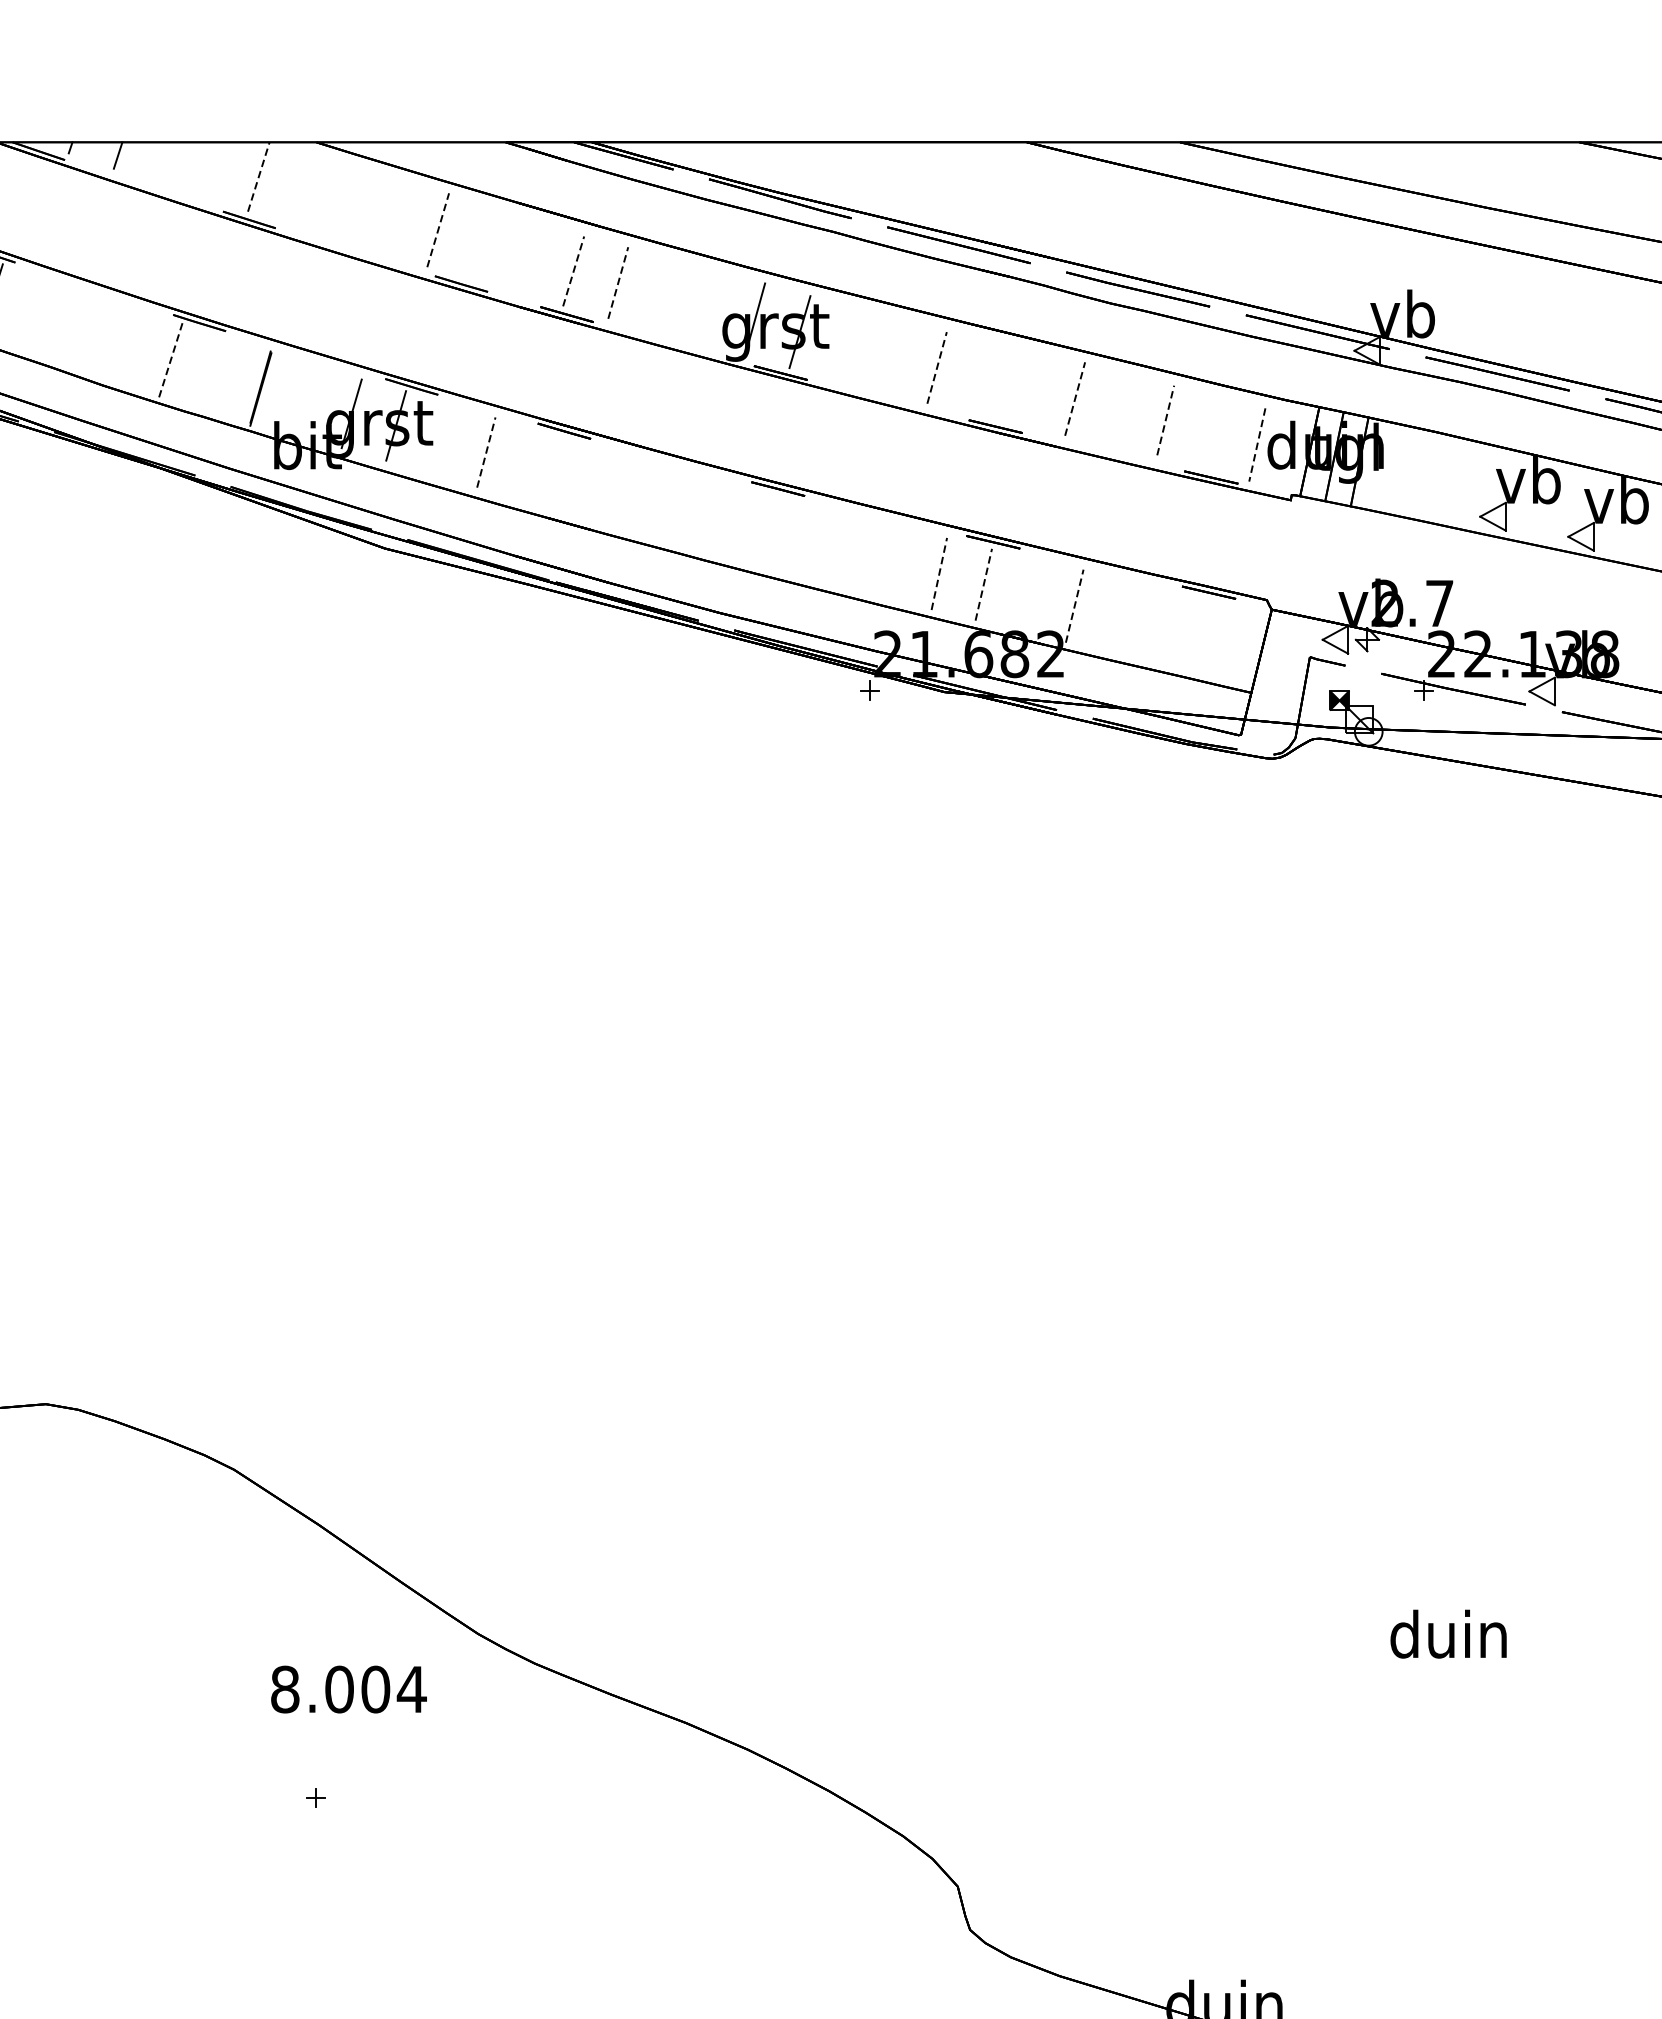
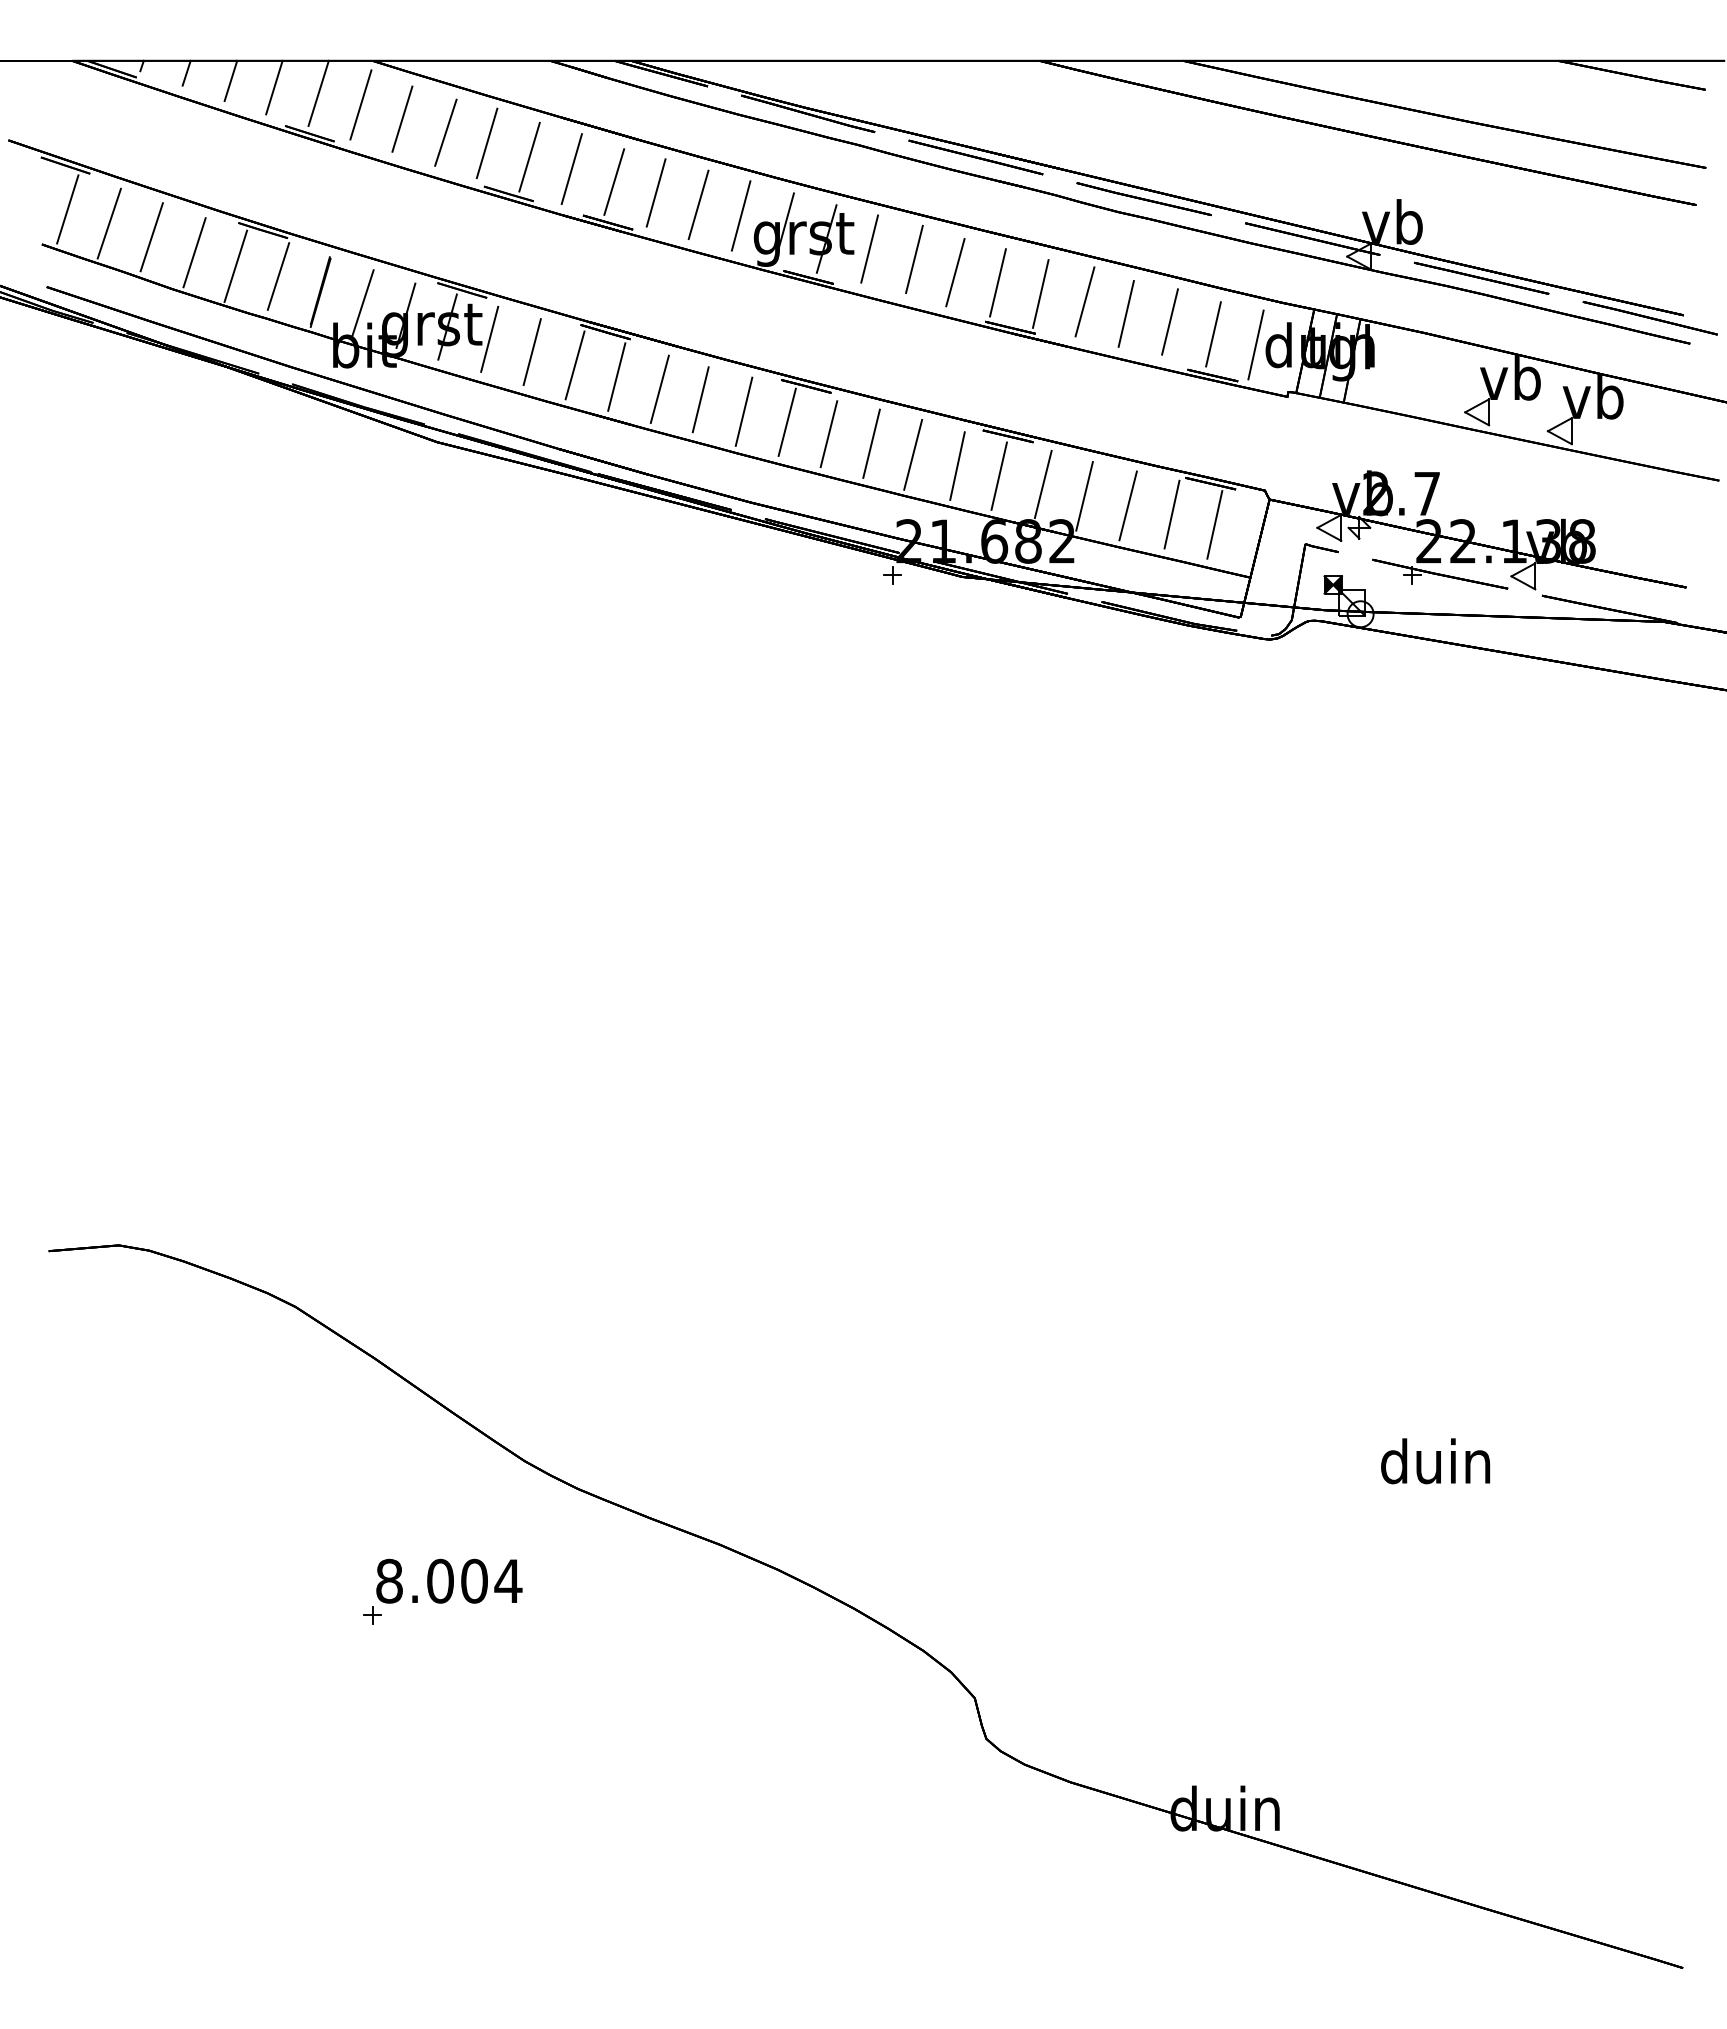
line: (164, 163) -> (230, 80), added
line: (211, 170) -> (274, 87), added
line: (258, 176) -> (318, 92), dashed -> solid
line: (303, 188) -> (360, 104), added
line: (348, 203) -> (402, 118), added
line: (393, 218) -> (445, 132), added
line: (438, 229) -> (487, 142), dashed -> solid
line: (483, 244) -> (529, 156), added
line: (528, 258) -> (571, 169), added
line: (573, 270) -> (614, 181), dashed -> solid
line: (618, 282) -> (656, 192), dashed -> solid
line: (663, 295) -> (698, 204), added
line: (708, 307) -> (740, 215), added
line: (34, 315) -> (108, 223), added
line: (80, 330) -> (151, 237), added
line: (845, 342) -> (869, 248), added
line: (126, 346) -> (194, 252), added
line: (893, 353) -> (914, 259), added
line: (170, 361) -> (235, 266), dashed -> solid
line: (937, 367) -> (955, 272), dashed -> solid
line: (215, 372) -> (278, 276), added
line: (981, 378) -> (997, 282), added
line: (1027, 390) -> (1040, 293), added
line: (1074, 398) -> (1084, 301), dashed -> solid
line: (305, 399) -> (362, 302), added
line: (1118, 411) -> (1125, 313), added
line: (1166, 421) -> (1170, 322), dashed -> solid
line: (1212, 433) -> (1213, 334), added
line: (440, 438) -> (489, 338), added
line: (1256, 445) -> (1255, 345), dashed -> solid
line: (486, 451) -> (532, 351), dashed -> solid
line: (531, 466) -> (574, 365), added
line: (576, 478) -> (616, 376), added
line: (621, 491) -> (659, 388), added
line: (665, 503) -> (700, 399), added
line: (711, 515) -> (743, 411), added
line: (757, 526) -> (786, 421), added
line: (801, 540) -> (828, 434), added
line: (847, 549) -> (871, 443), added
line: (892, 561) -> (913, 454), added
line: (939, 574) -> (957, 466), dashed -> solid
line: (984, 585) -> (999, 476), dashed -> solid
line: (1029, 593) -> (1042, 484), added
line: (1074, 605) -> (1084, 495), dashed -> solid
line: (1120, 615) -> (1127, 505), added
line: (1167, 625) -> (1171, 514), added
line: (1213, 636) -> (1214, 524), added
text: (349, 1688) -> (449, 1580), moved

